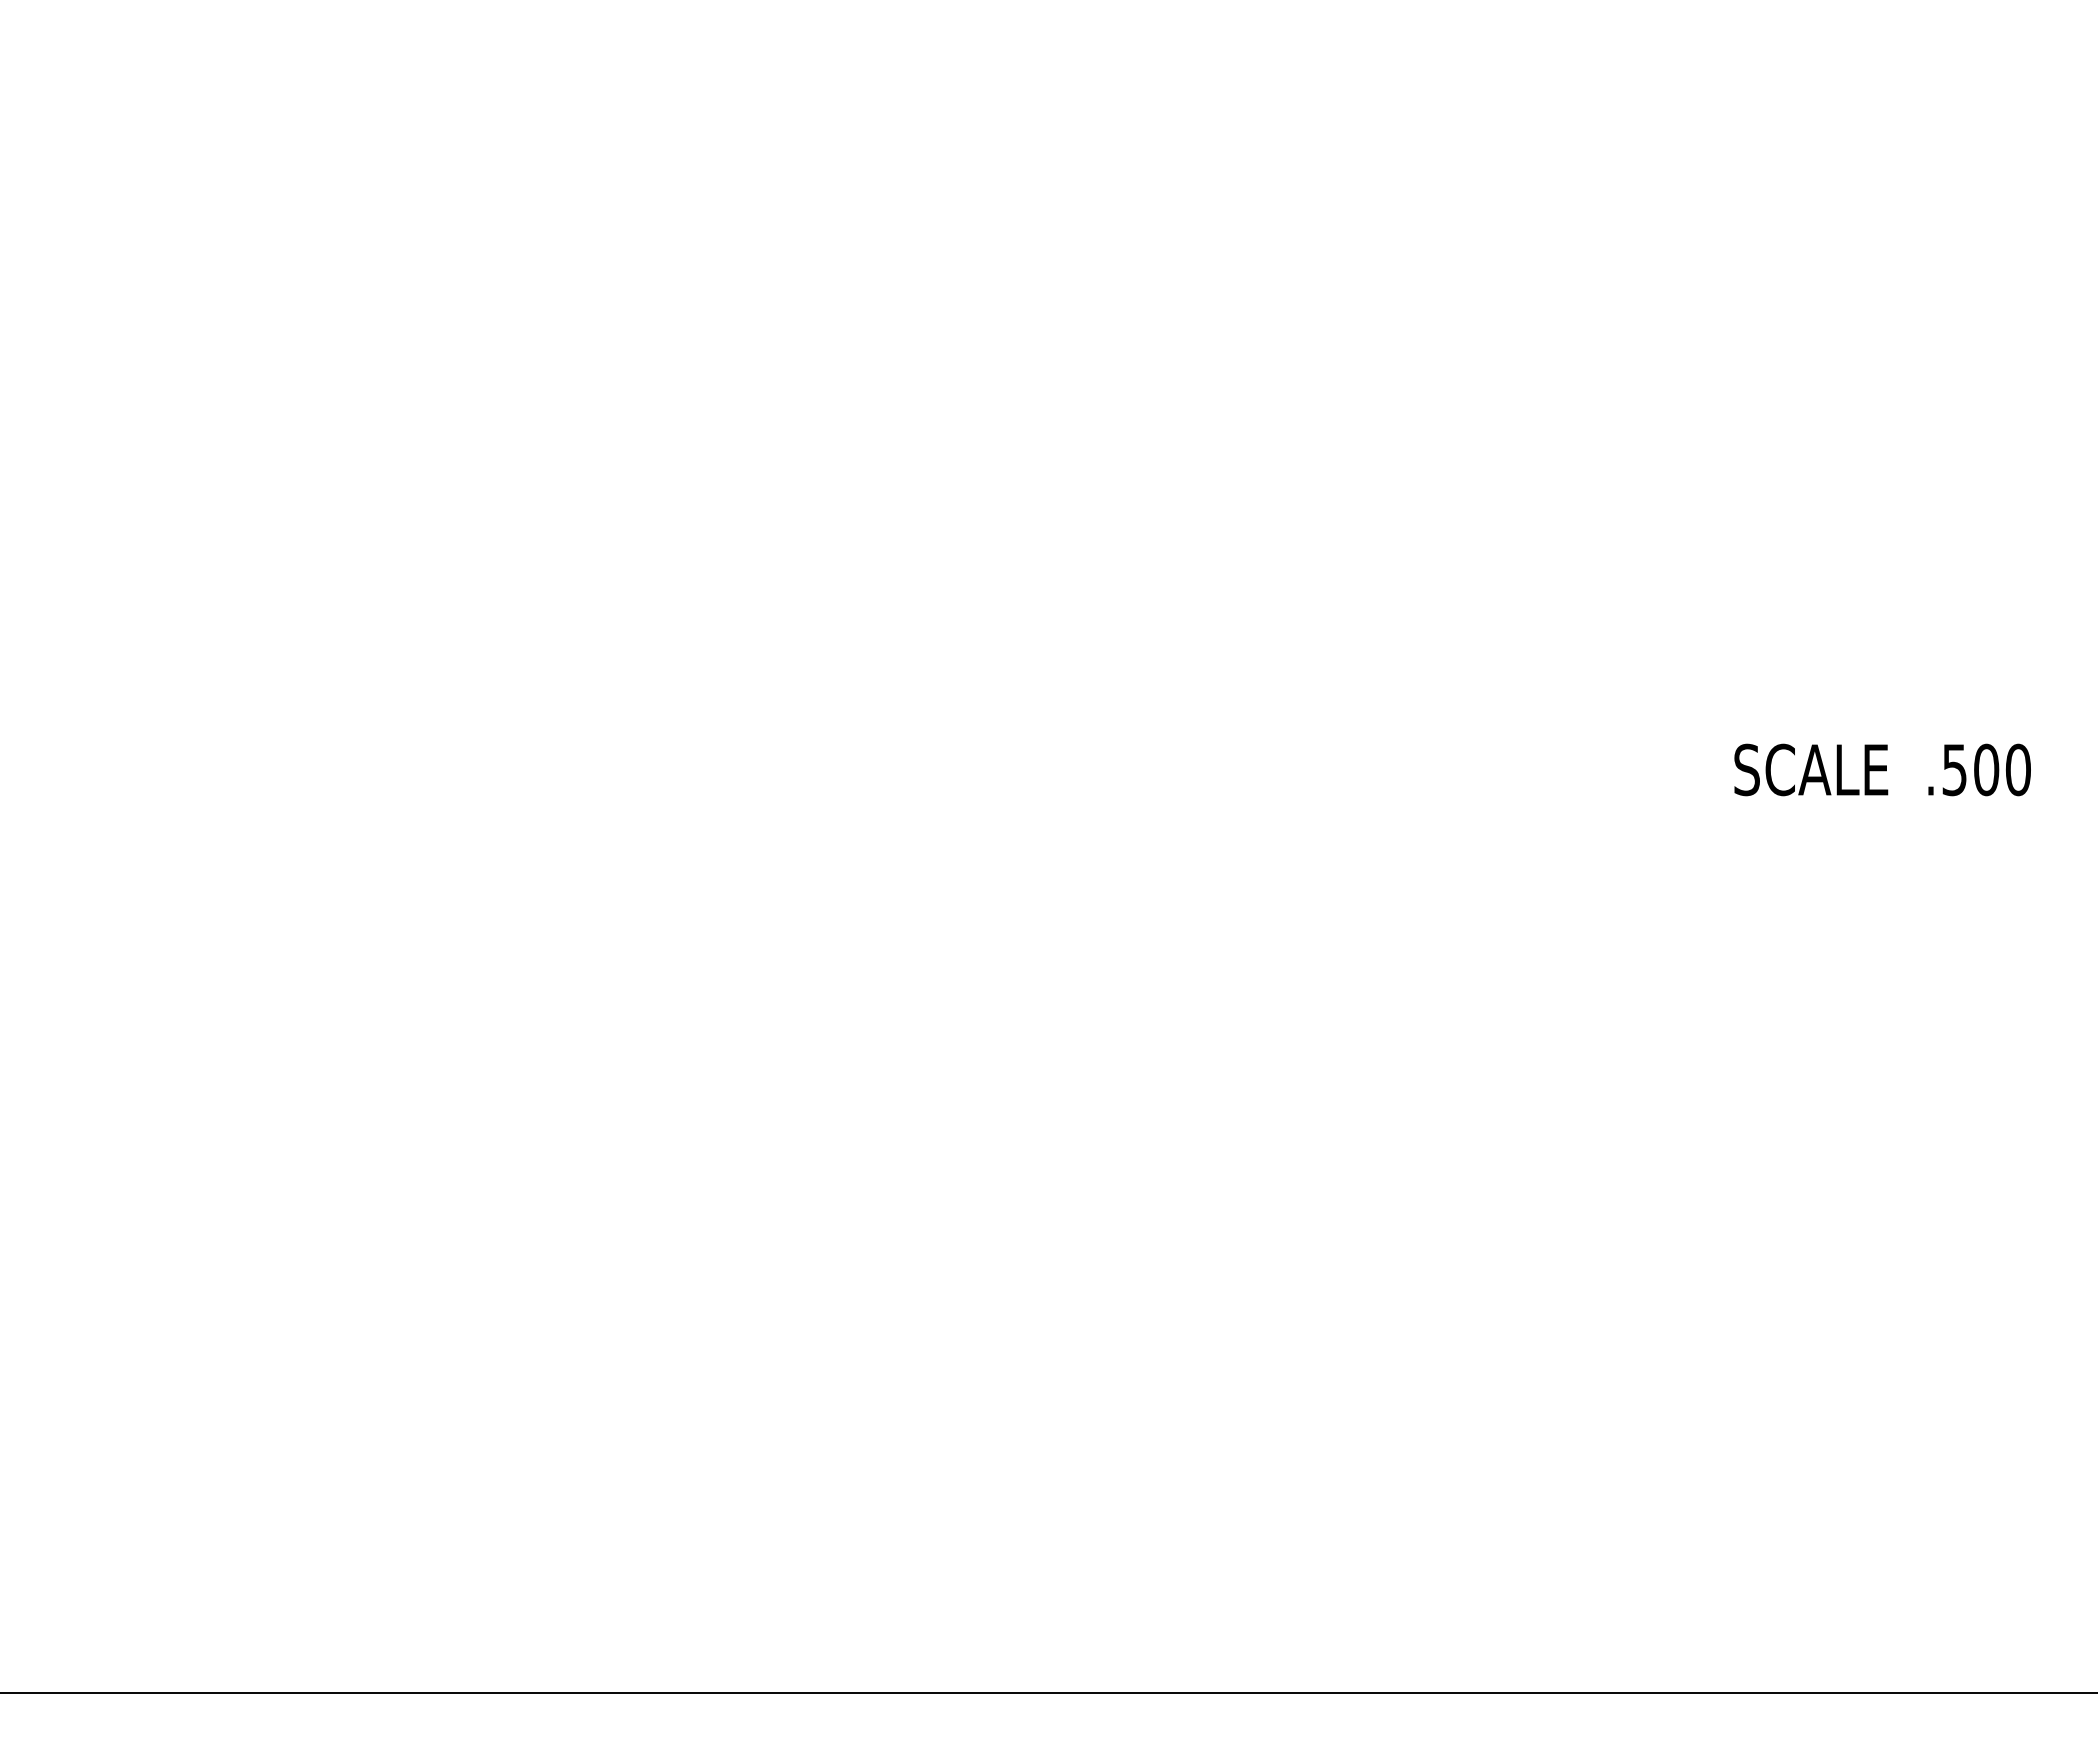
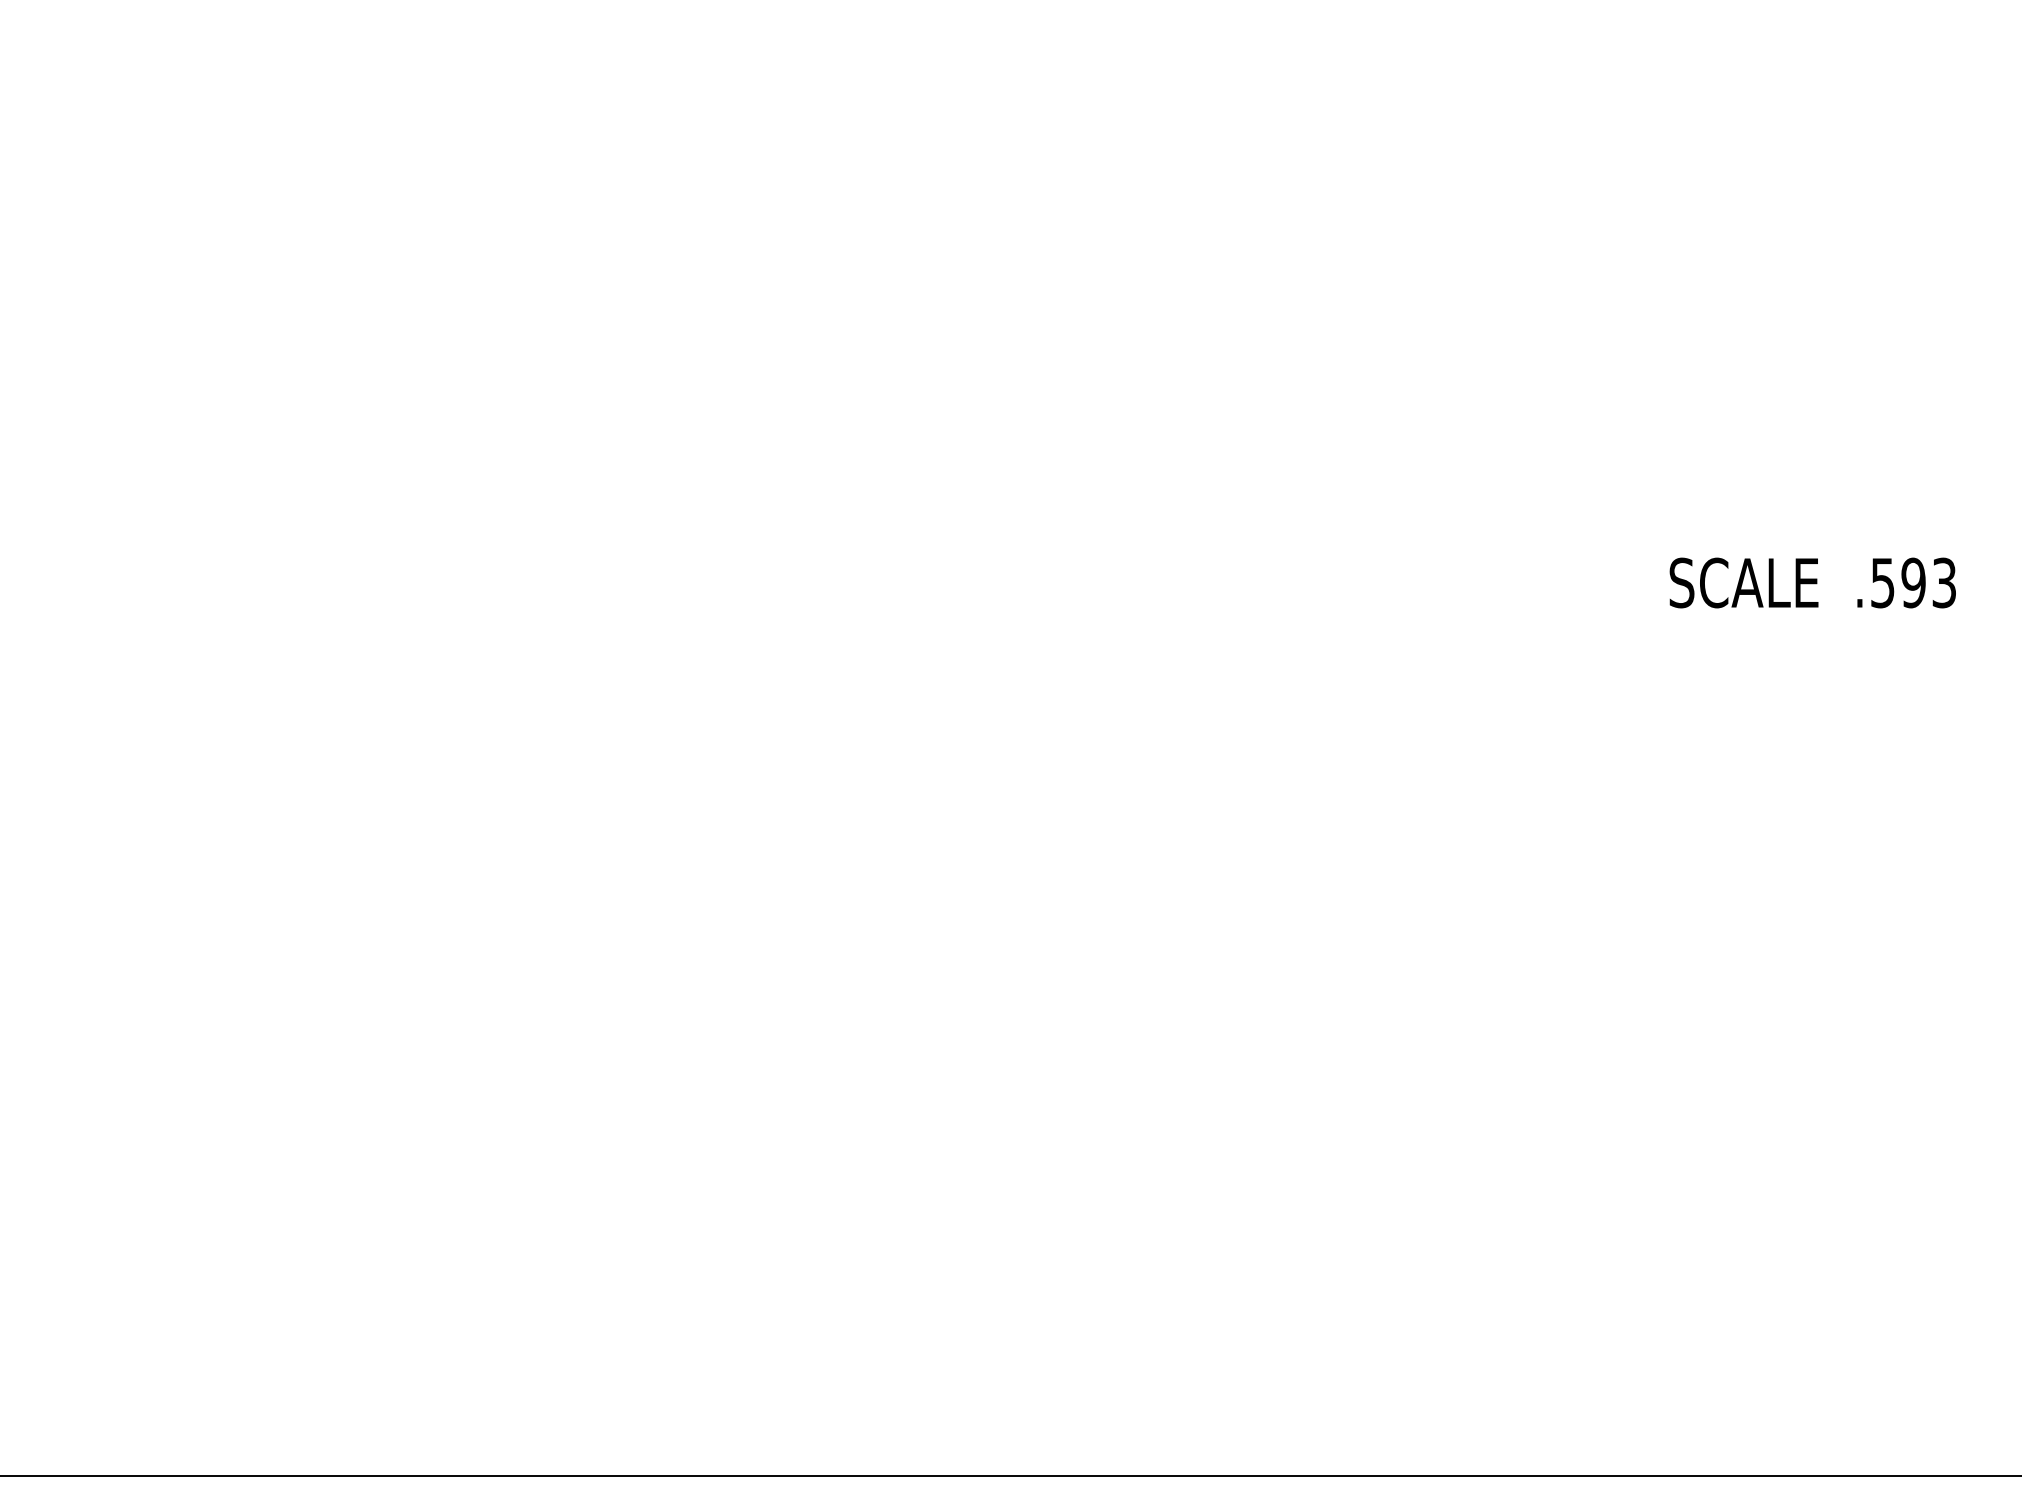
text: (2002, 769) -> (1929, 582), .500 -> .593

